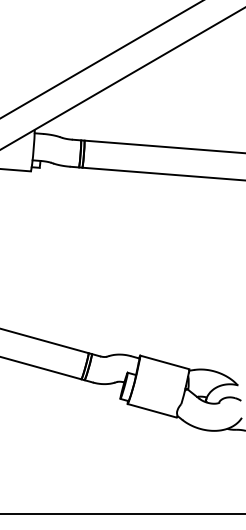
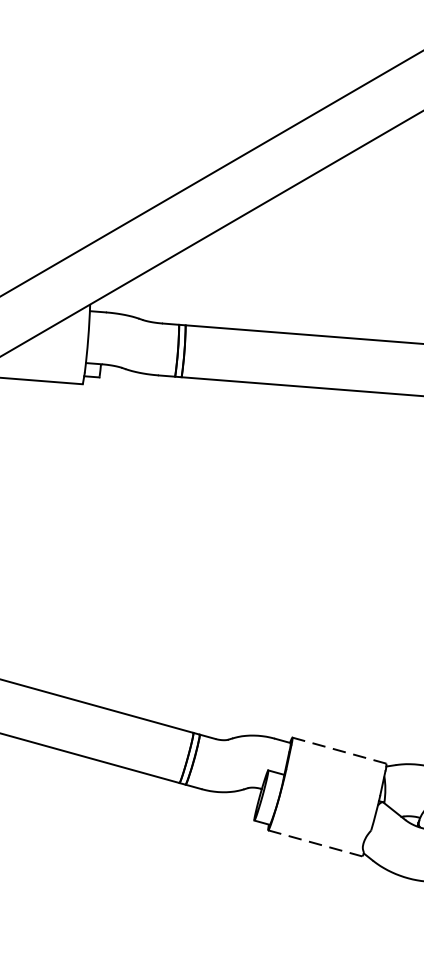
line: (164, 362) -> (338, 750), solid -> dashed
line: (152, 410) -> (315, 842), solid -> dashed

